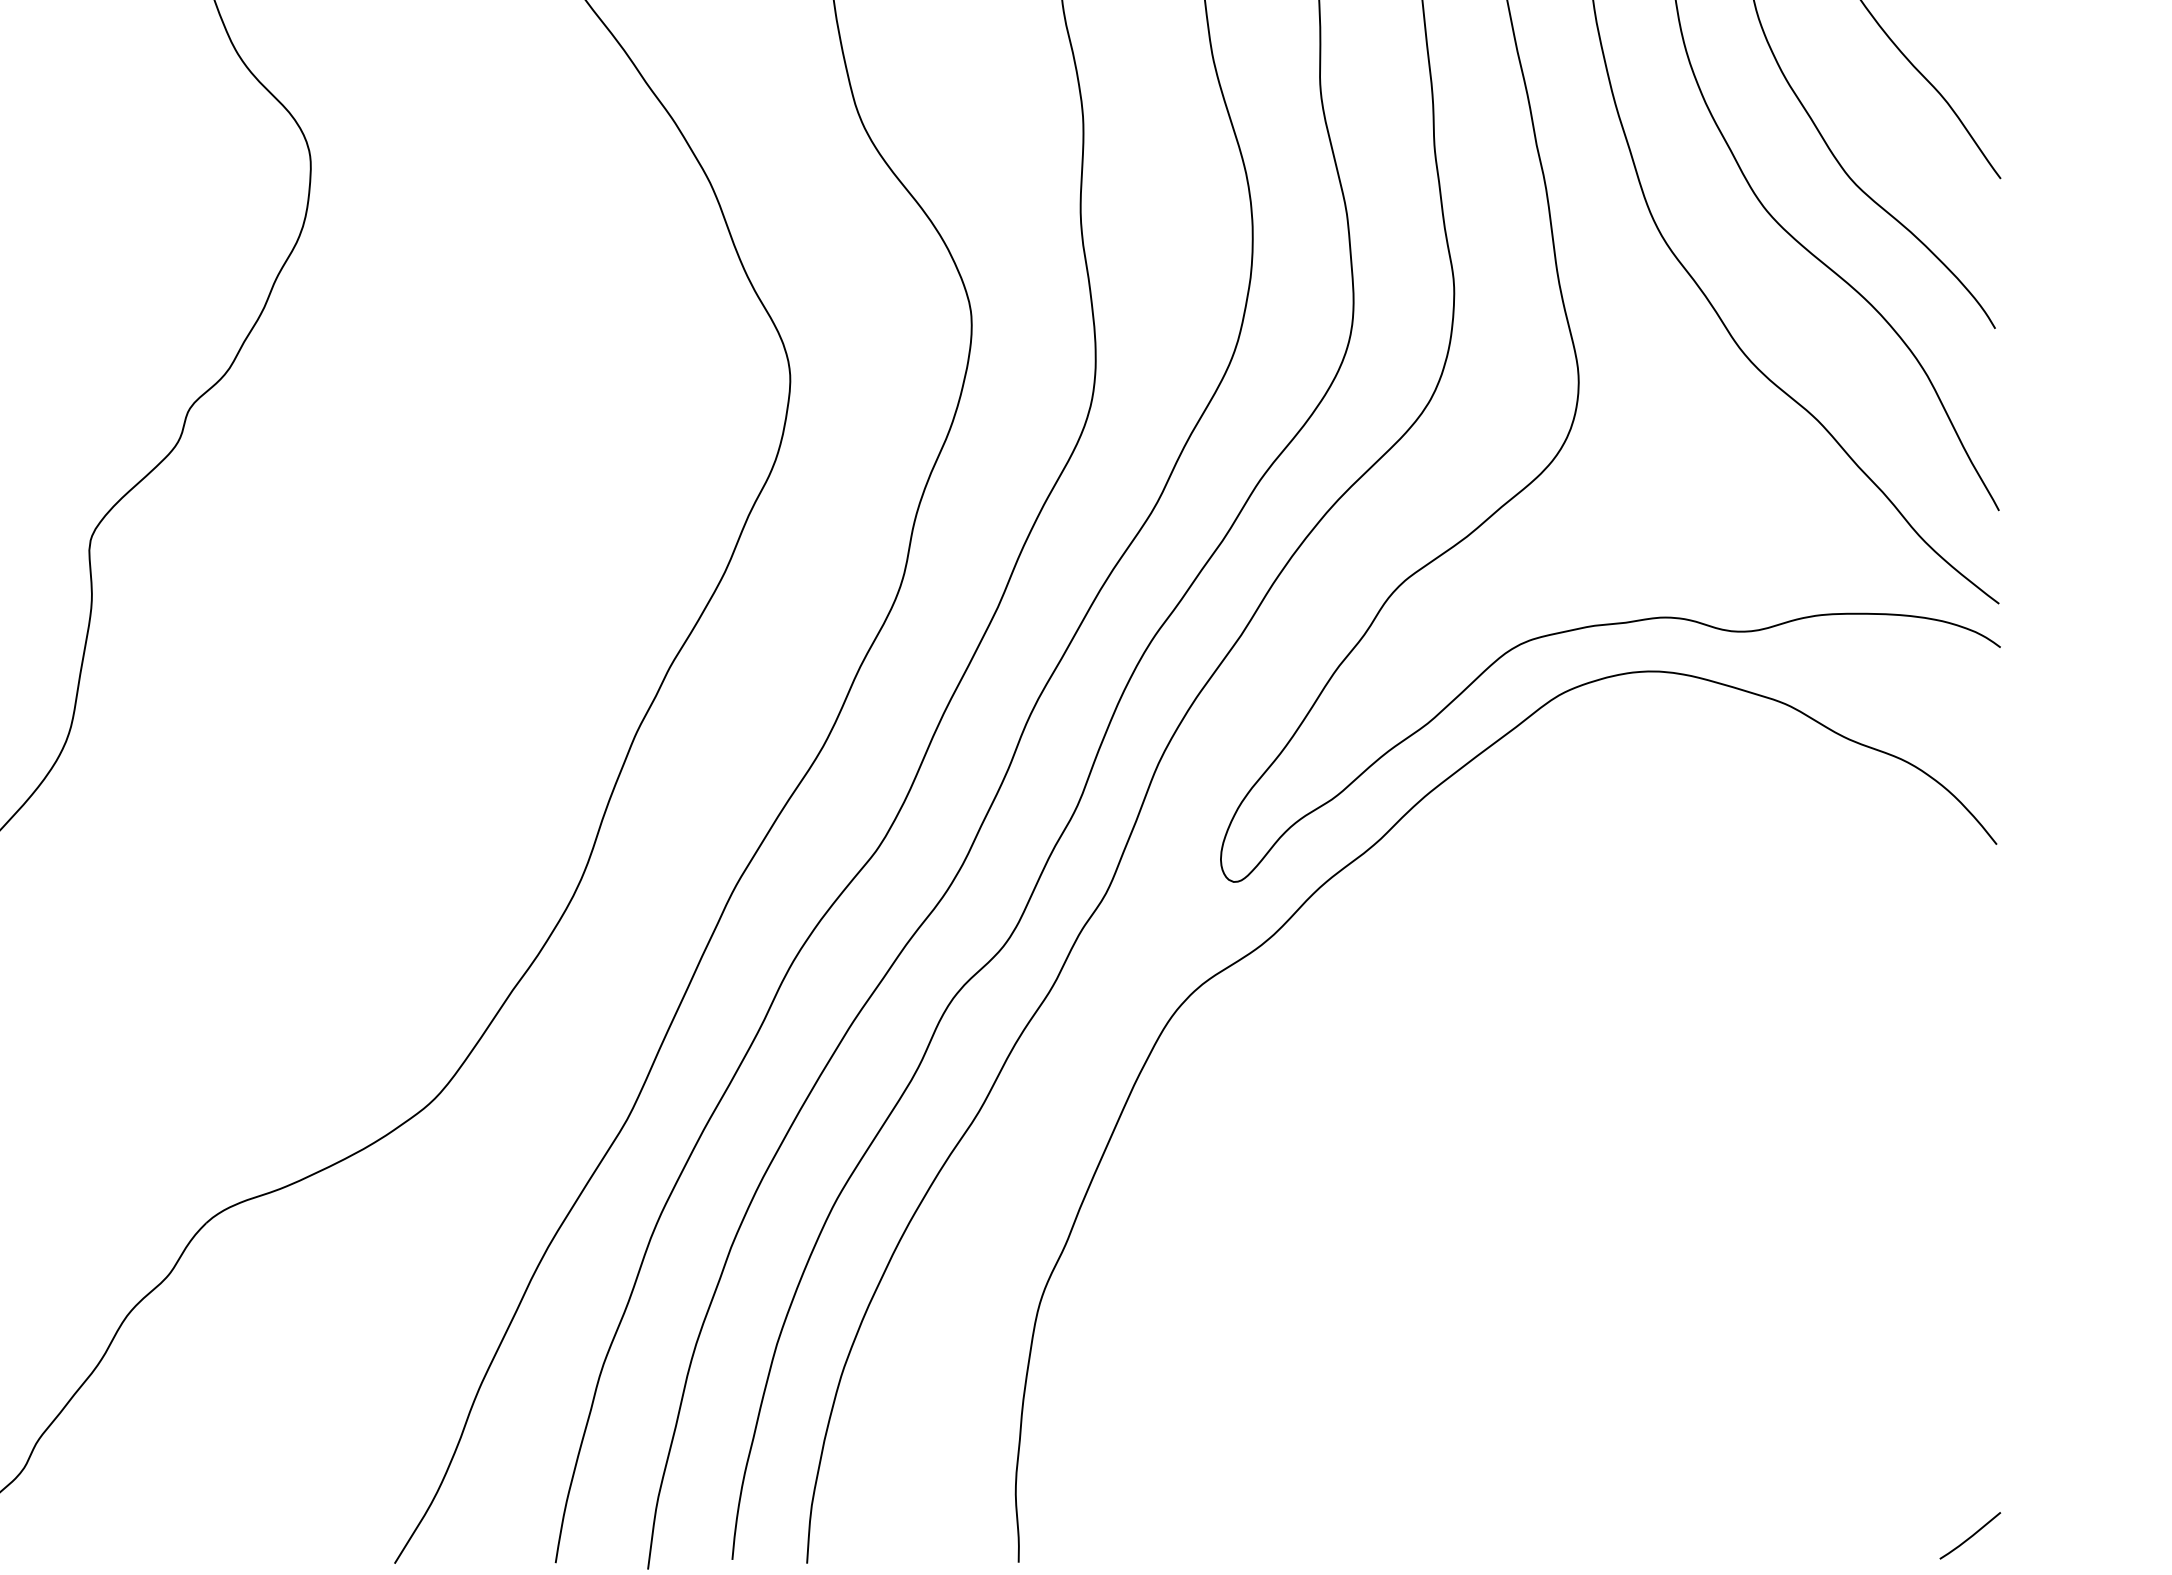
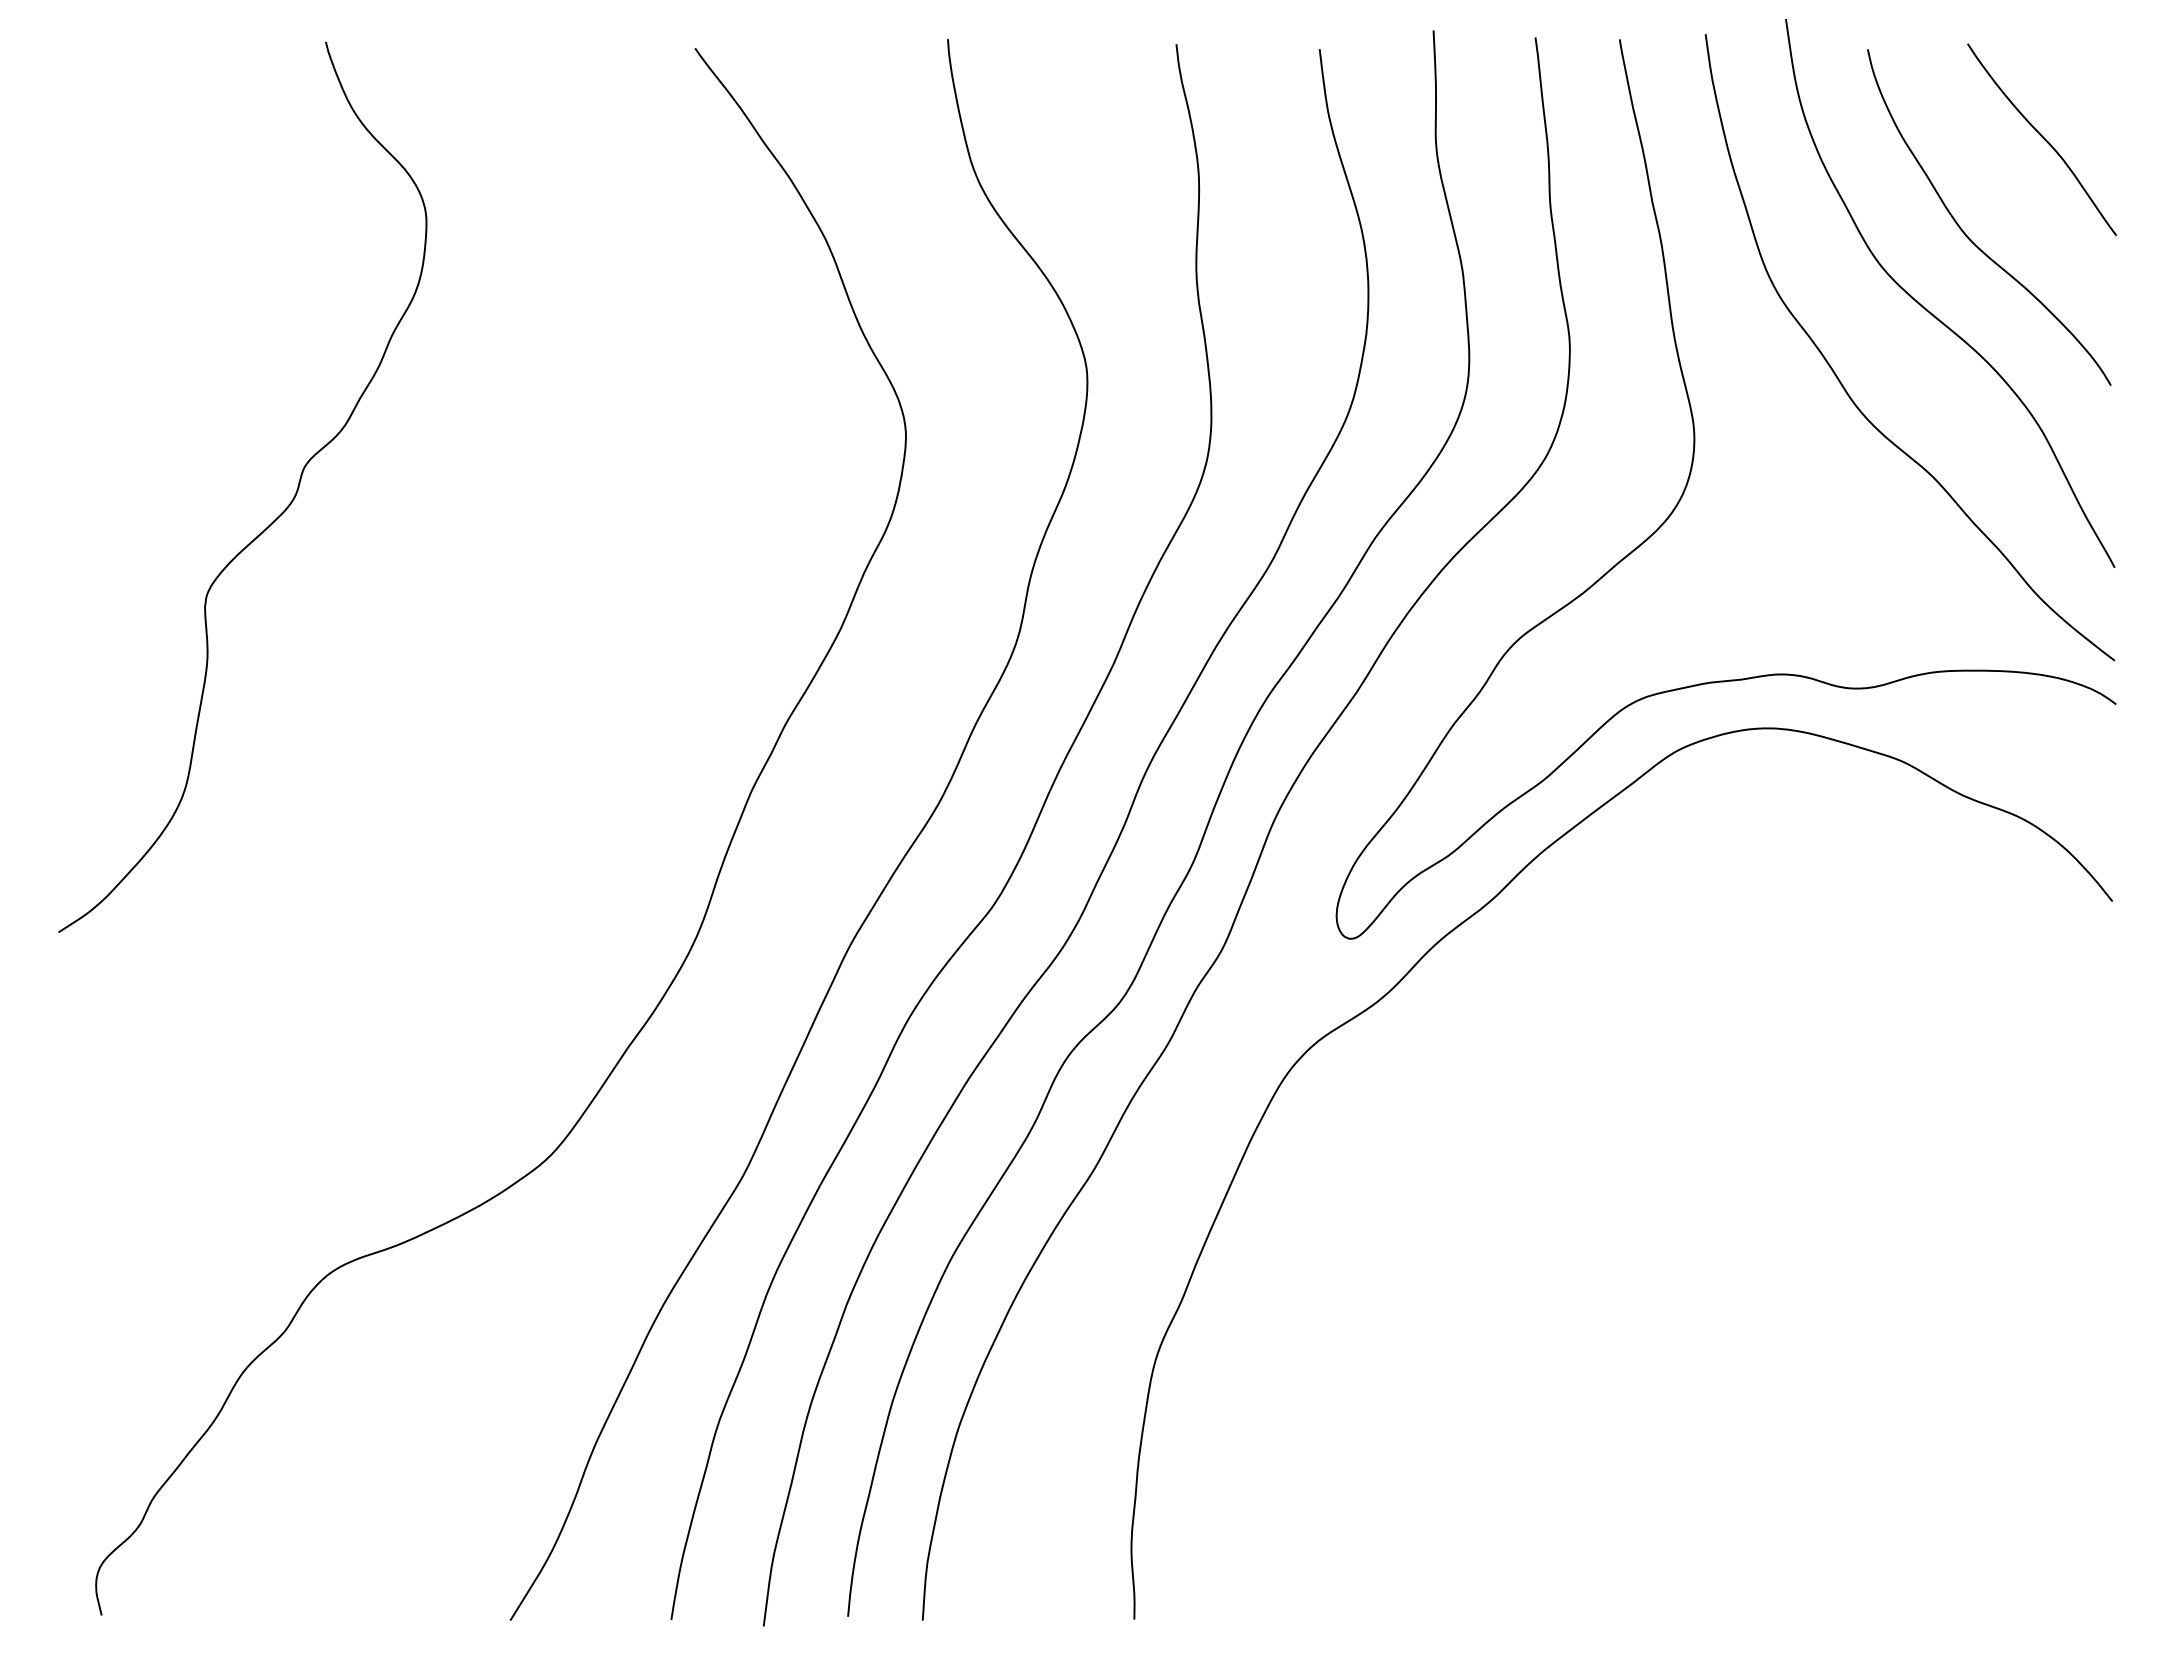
line: (1970, 1535) -> (2086, 1592), removed

